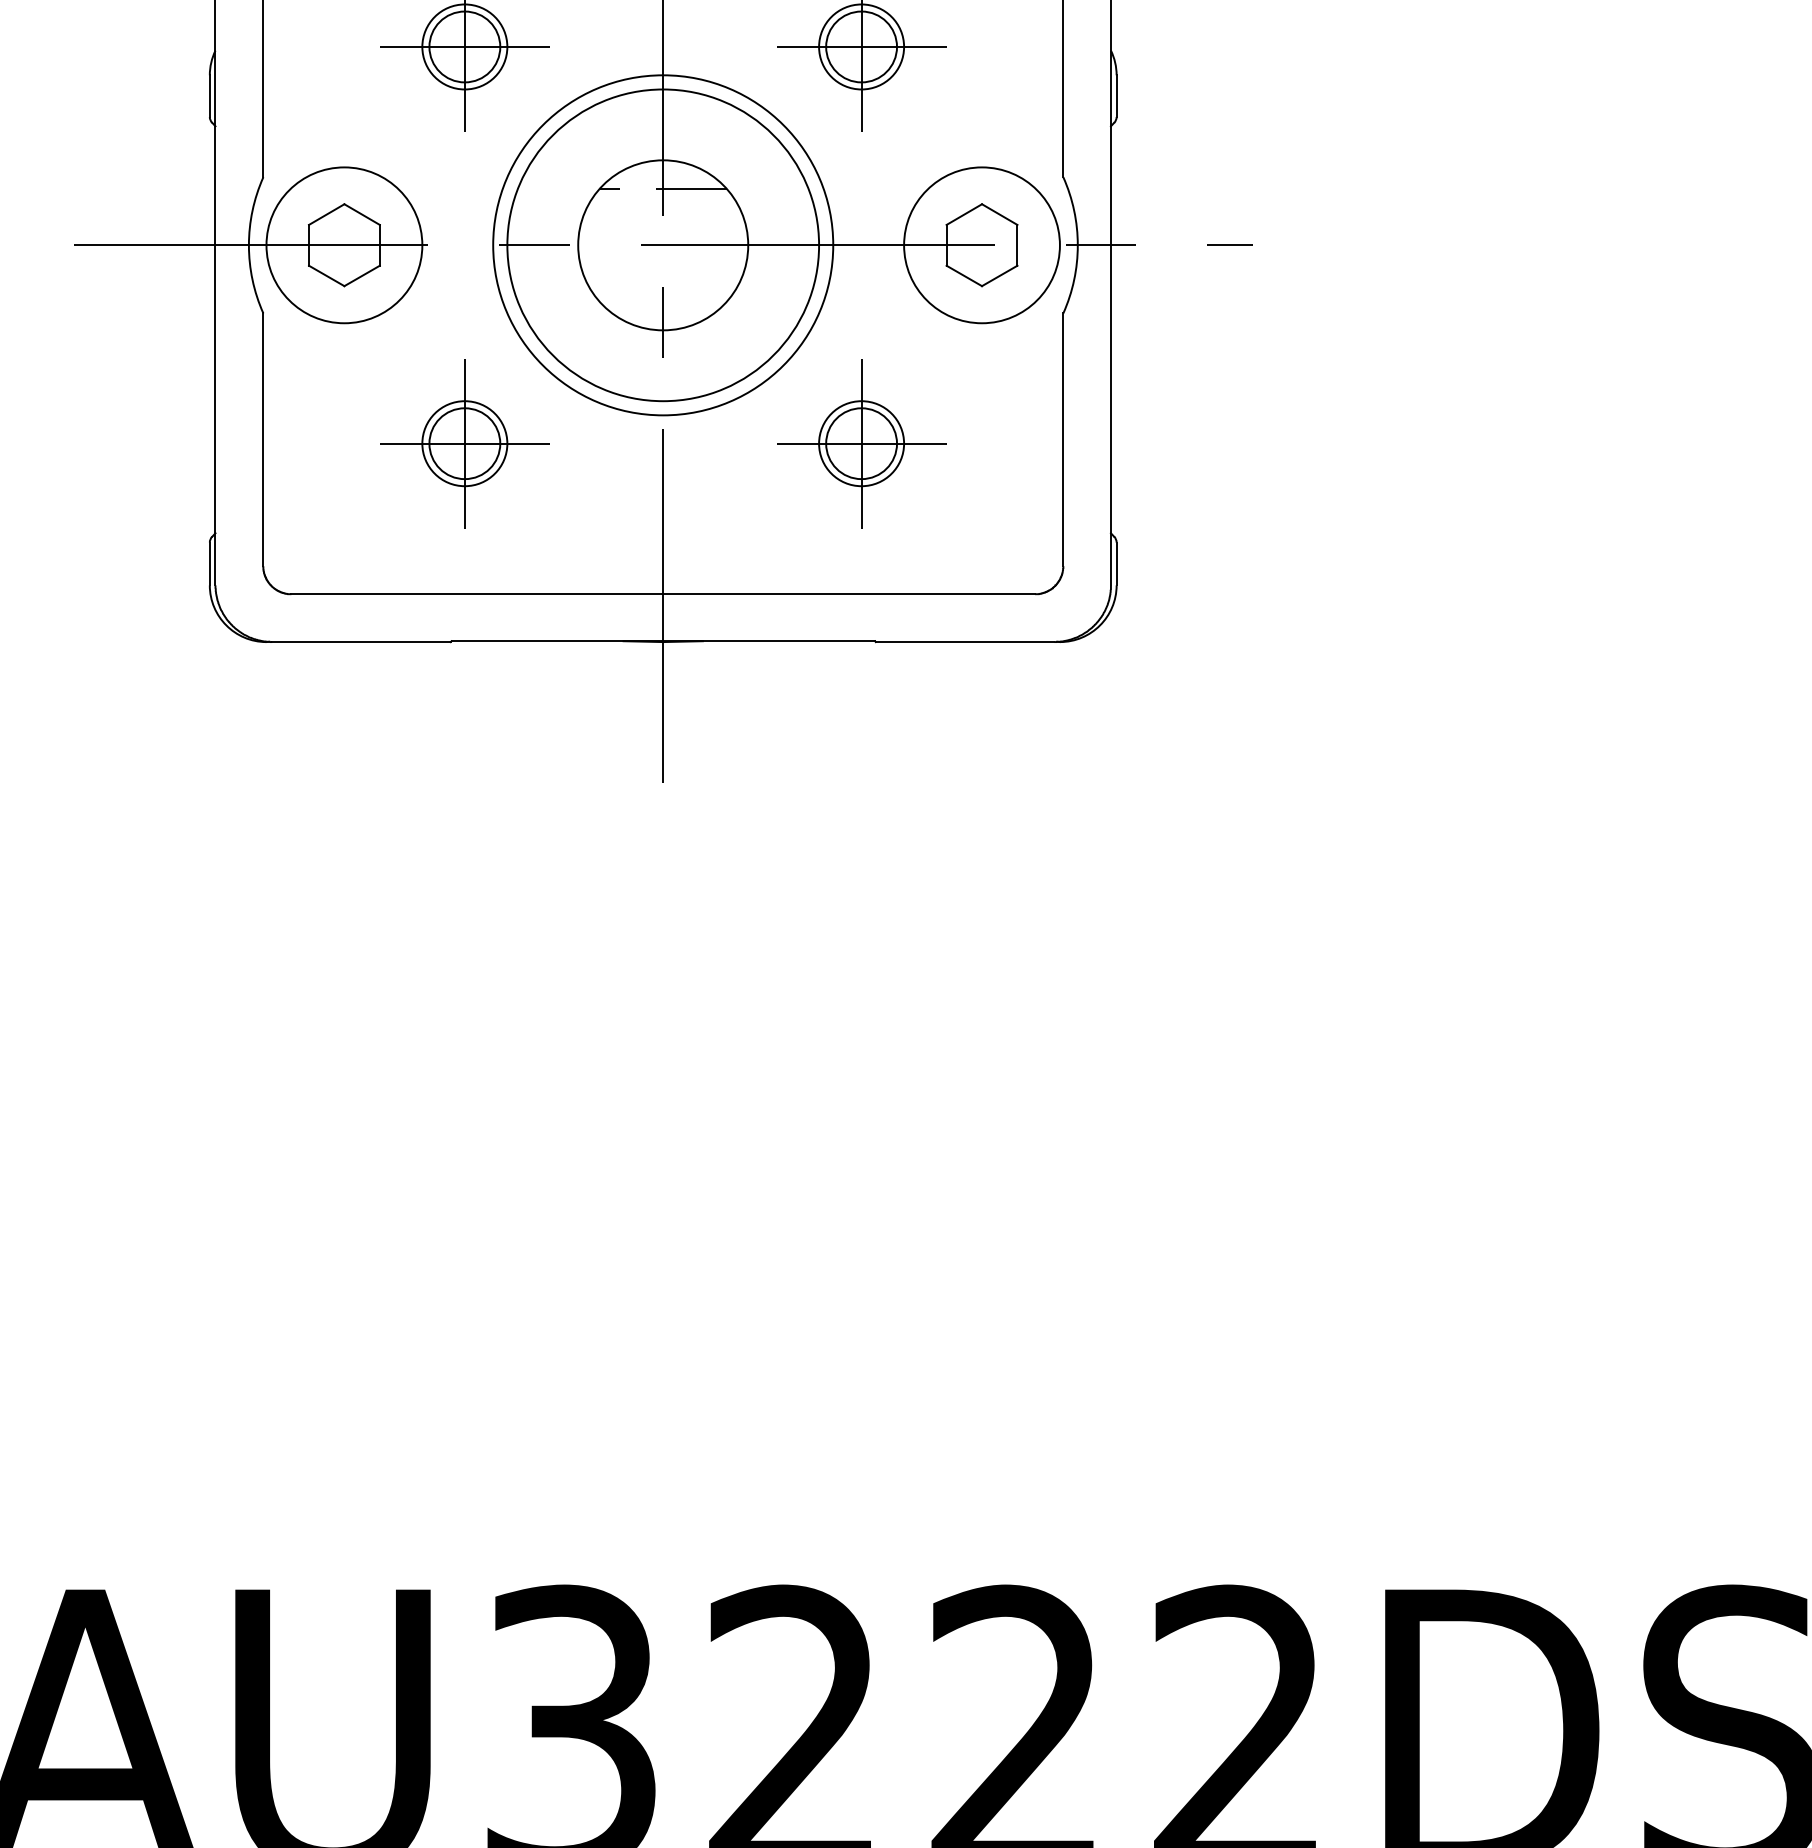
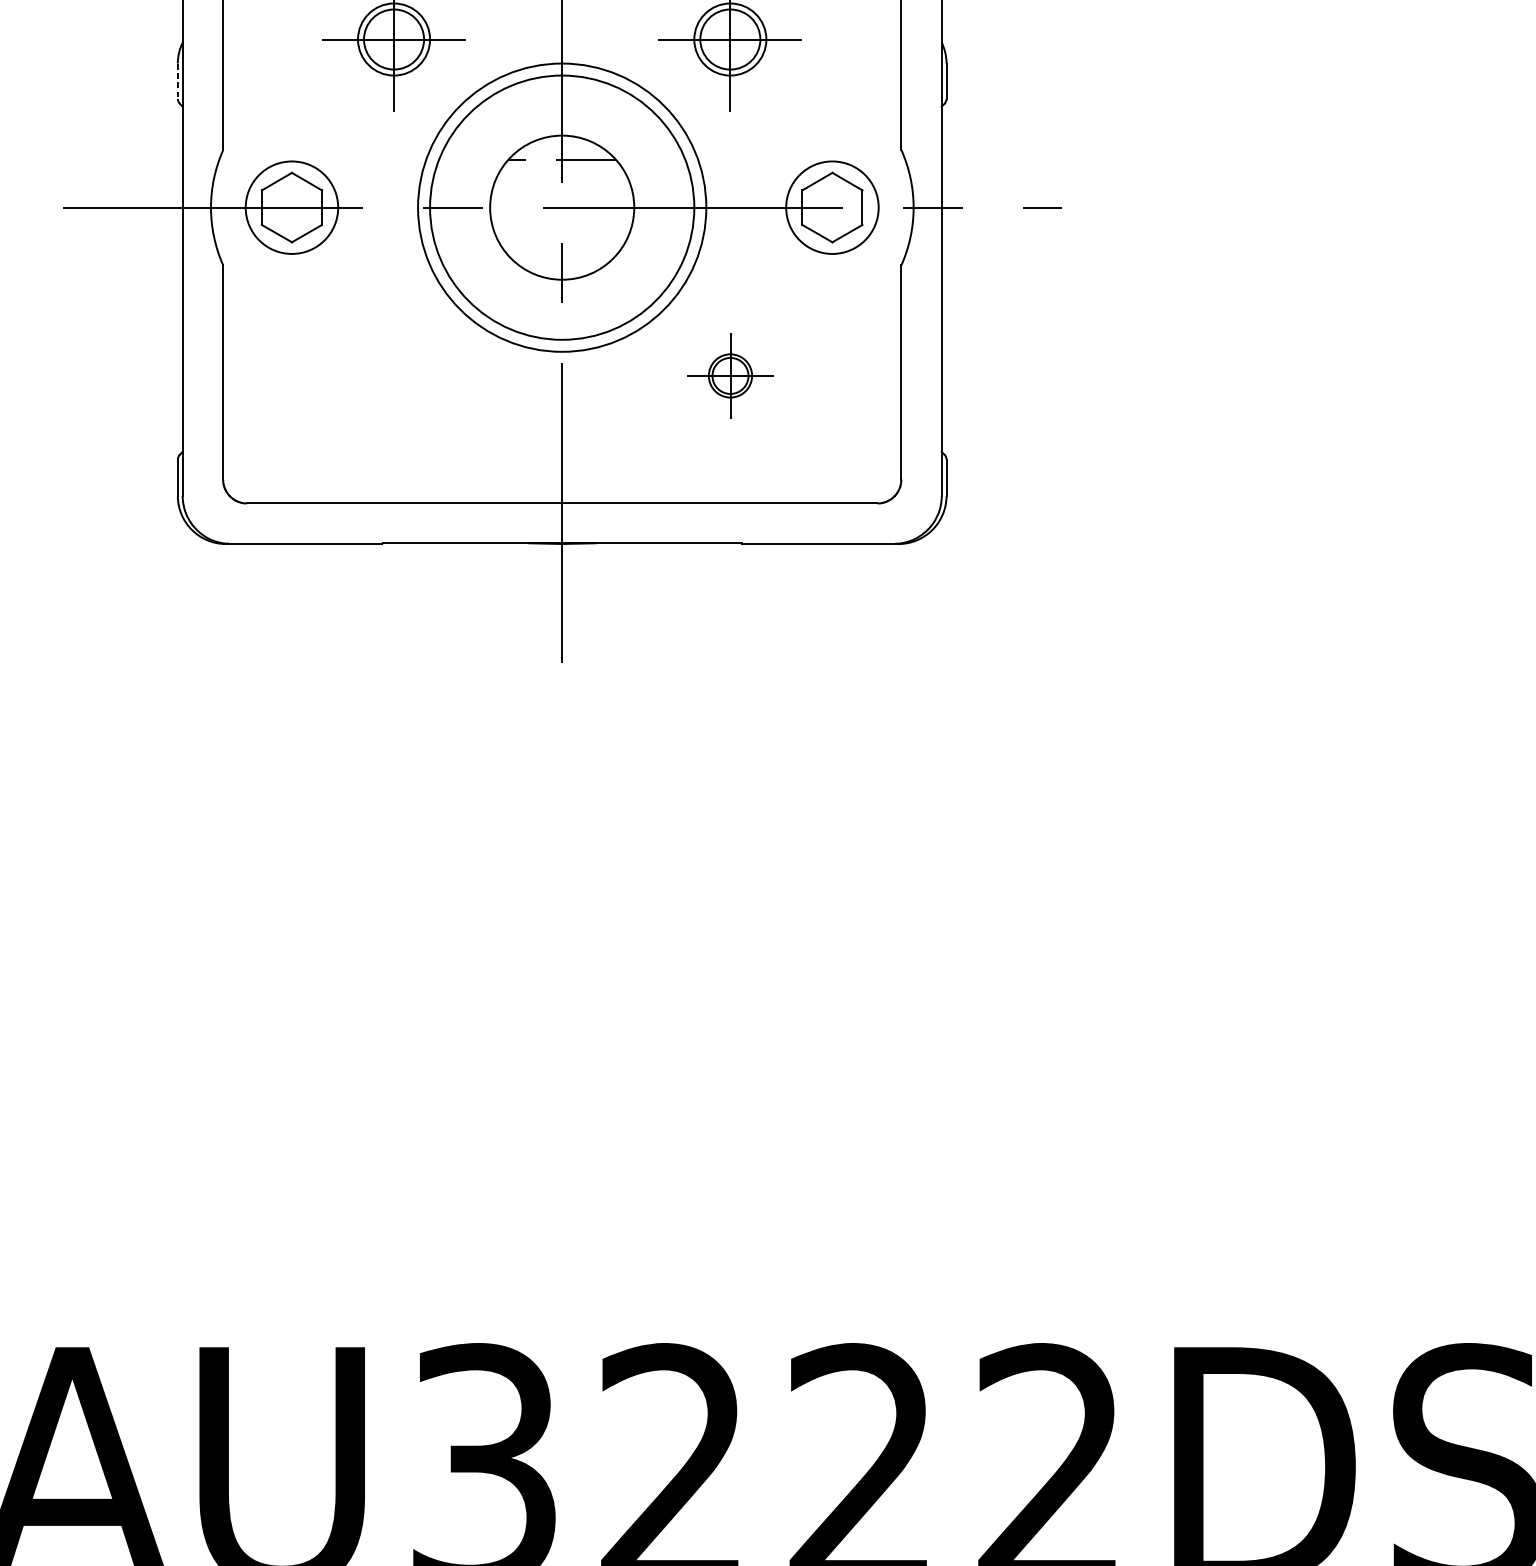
line: (209, 96) -> (177, 81), solid -> dashed
circle: (344, 245) -> (292, 207), size x0.7
circle: (981, 245) -> (832, 207), size x0.7
part: (464, 443) -> (393, 375), removed
part: (861, 443) -> (730, 375), size x0.6

